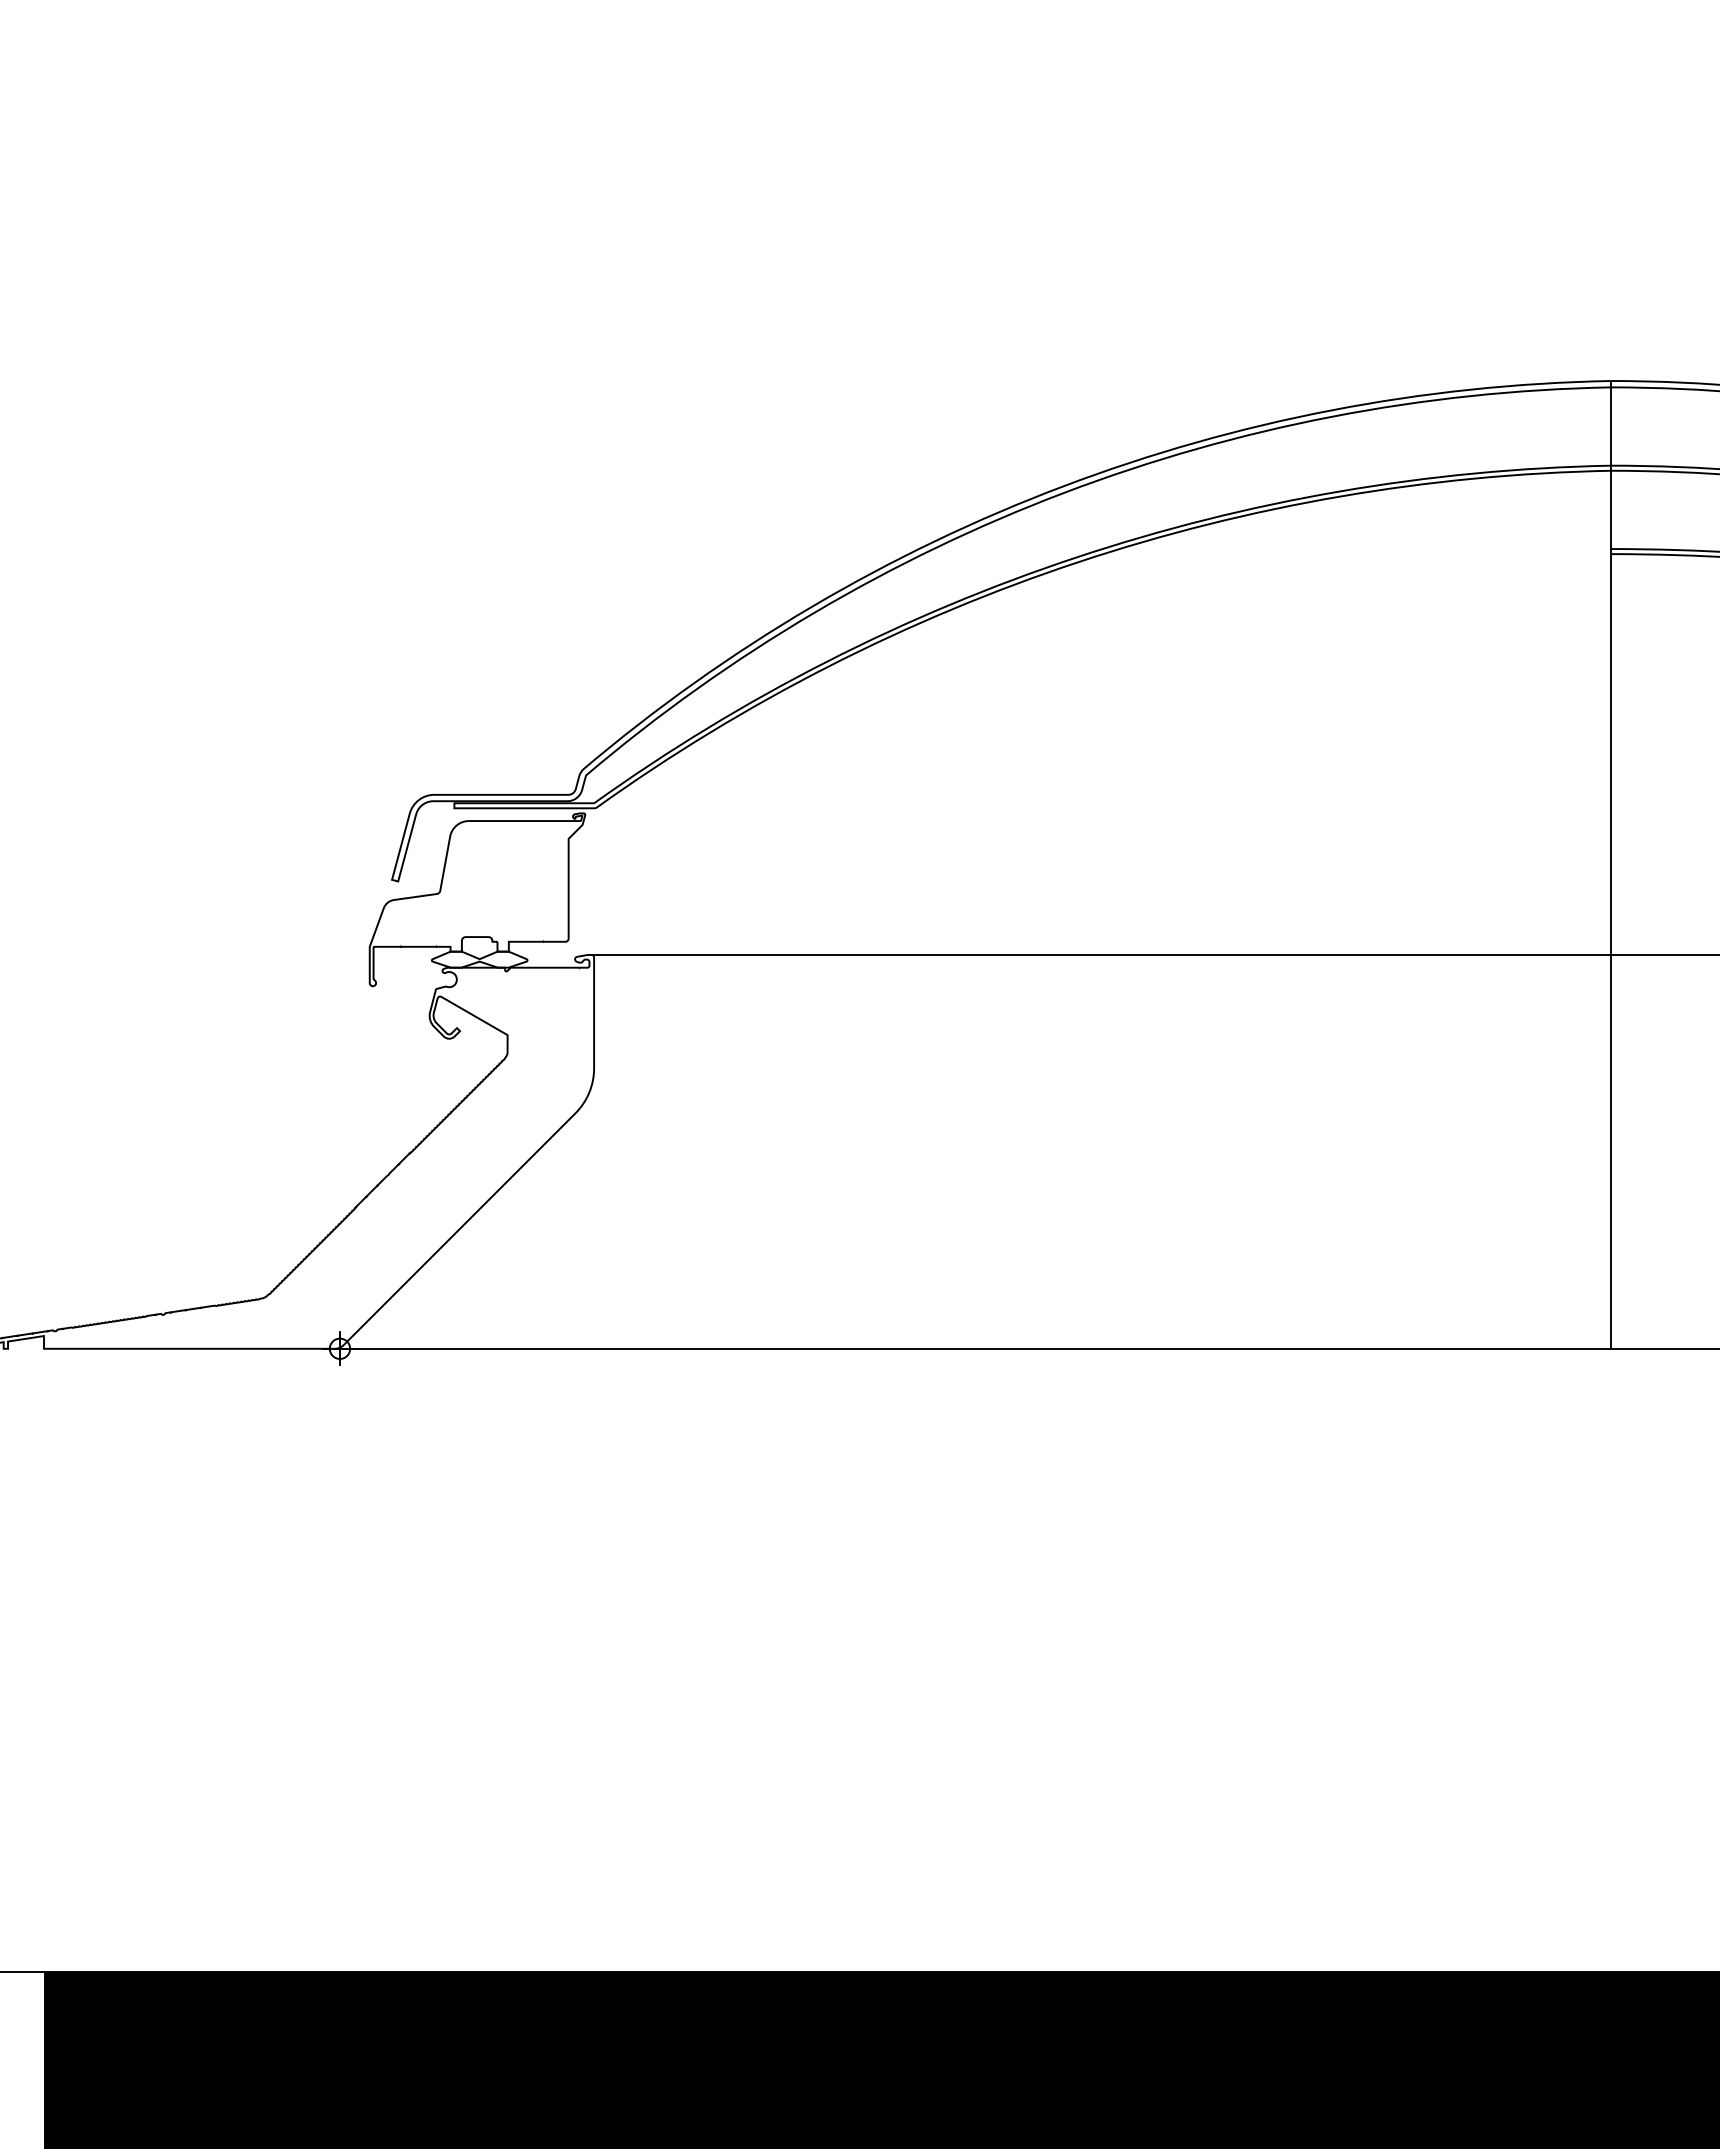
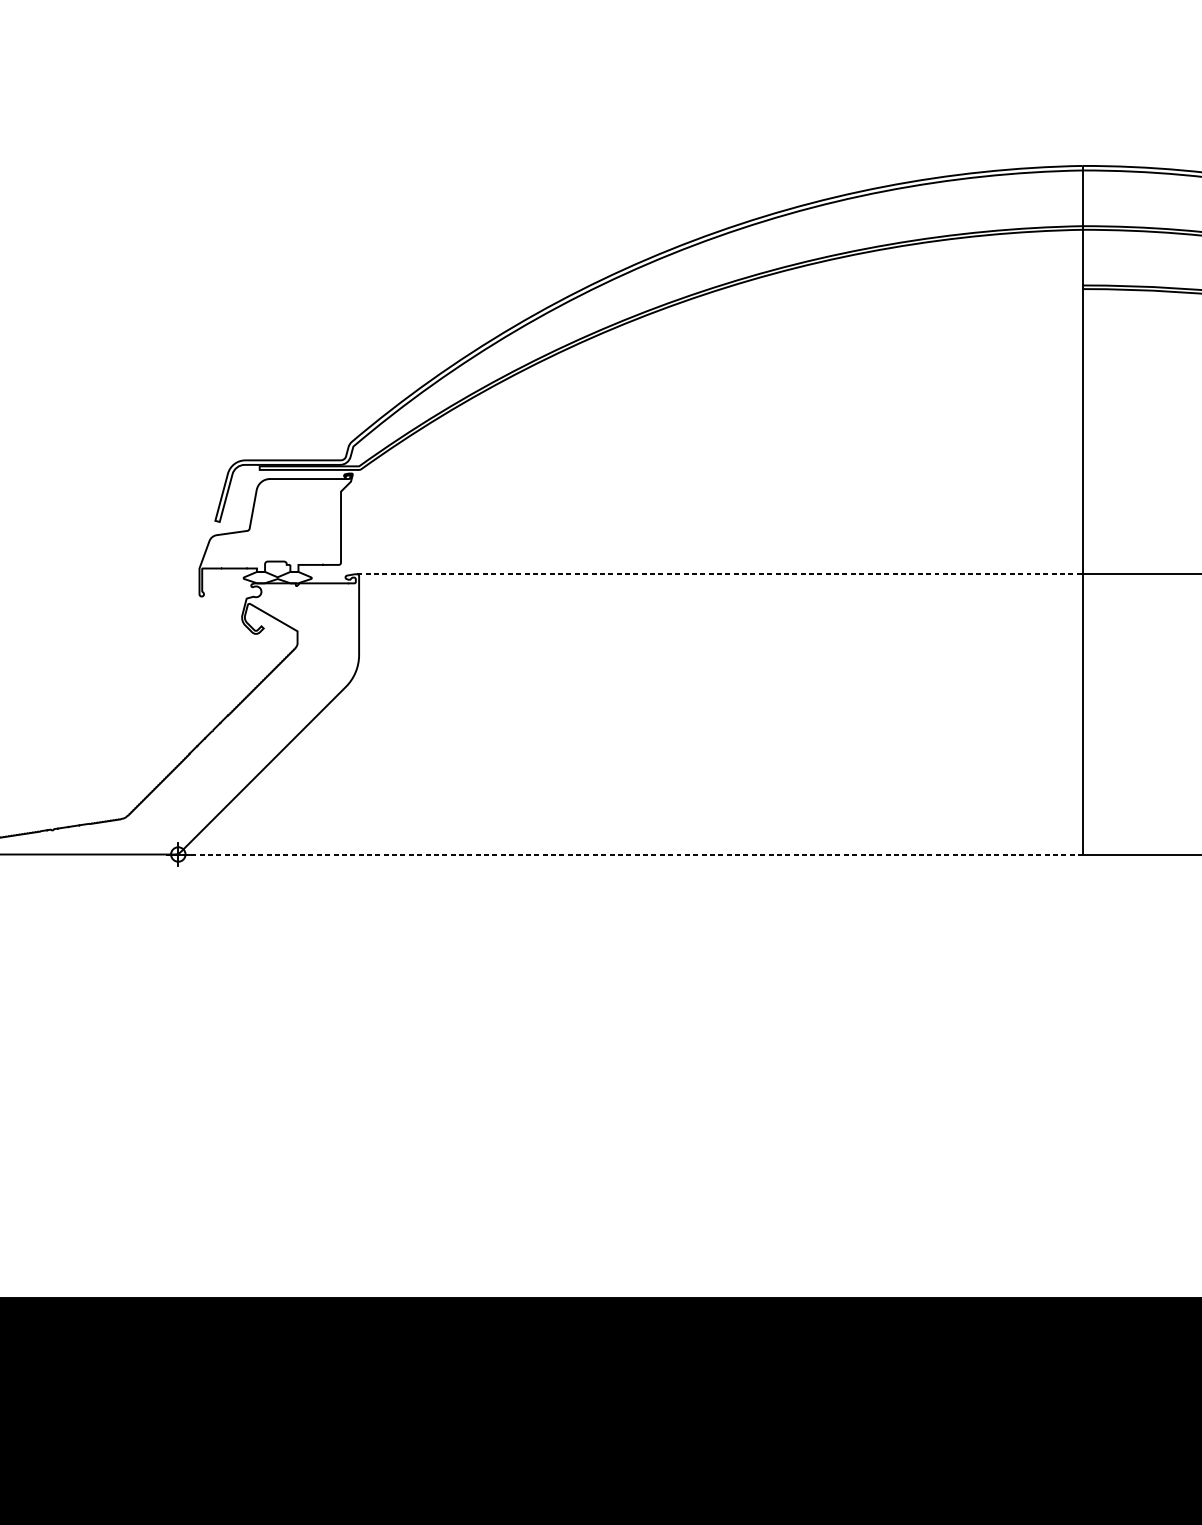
line: (1101, 954) -> (720, 573), solid -> dashed
line: (973, 1348) -> (629, 854), solid -> dashed

